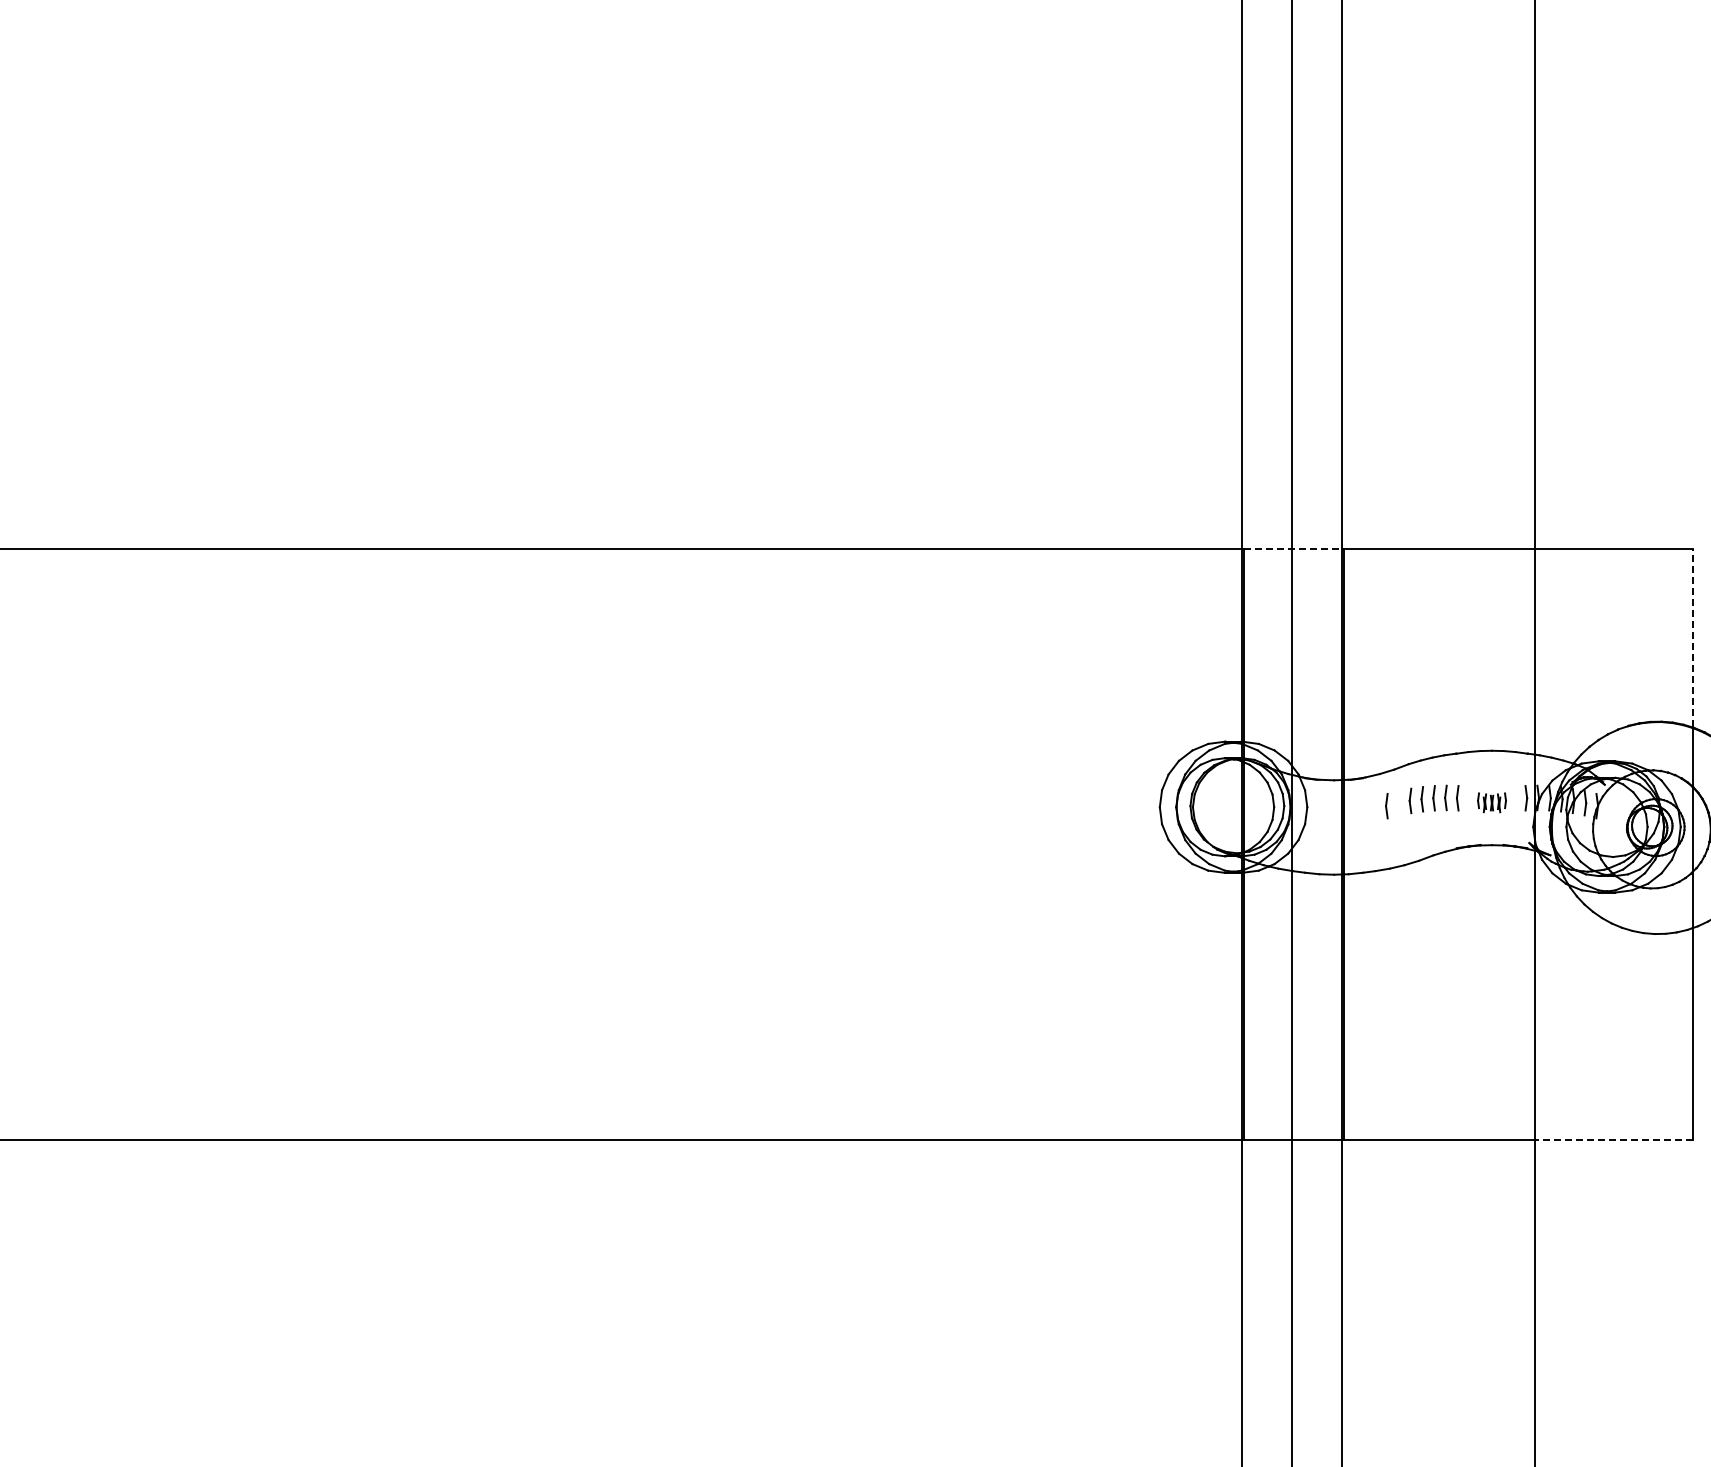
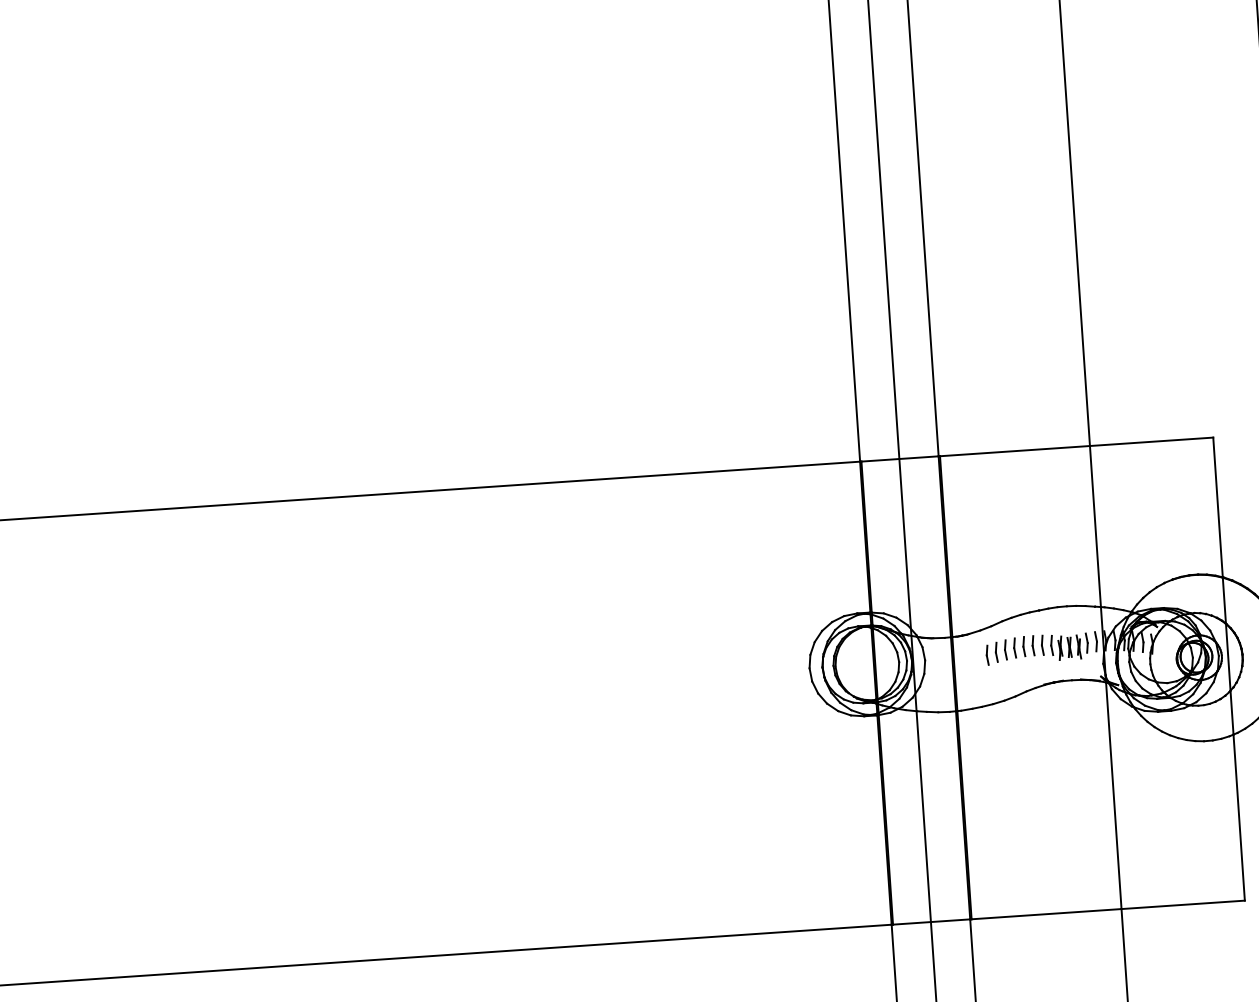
line: (1293, 549) -> (900, 459), dashed -> solid
line: (1692, 637) -> (1217, 506), dashed -> solid
part: (1491, 802) -> (1069, 646), size x1.67
part: (1398, 803) -> (996, 652), added
line: (1613, 1140) -> (1182, 905), dashed -> solid

